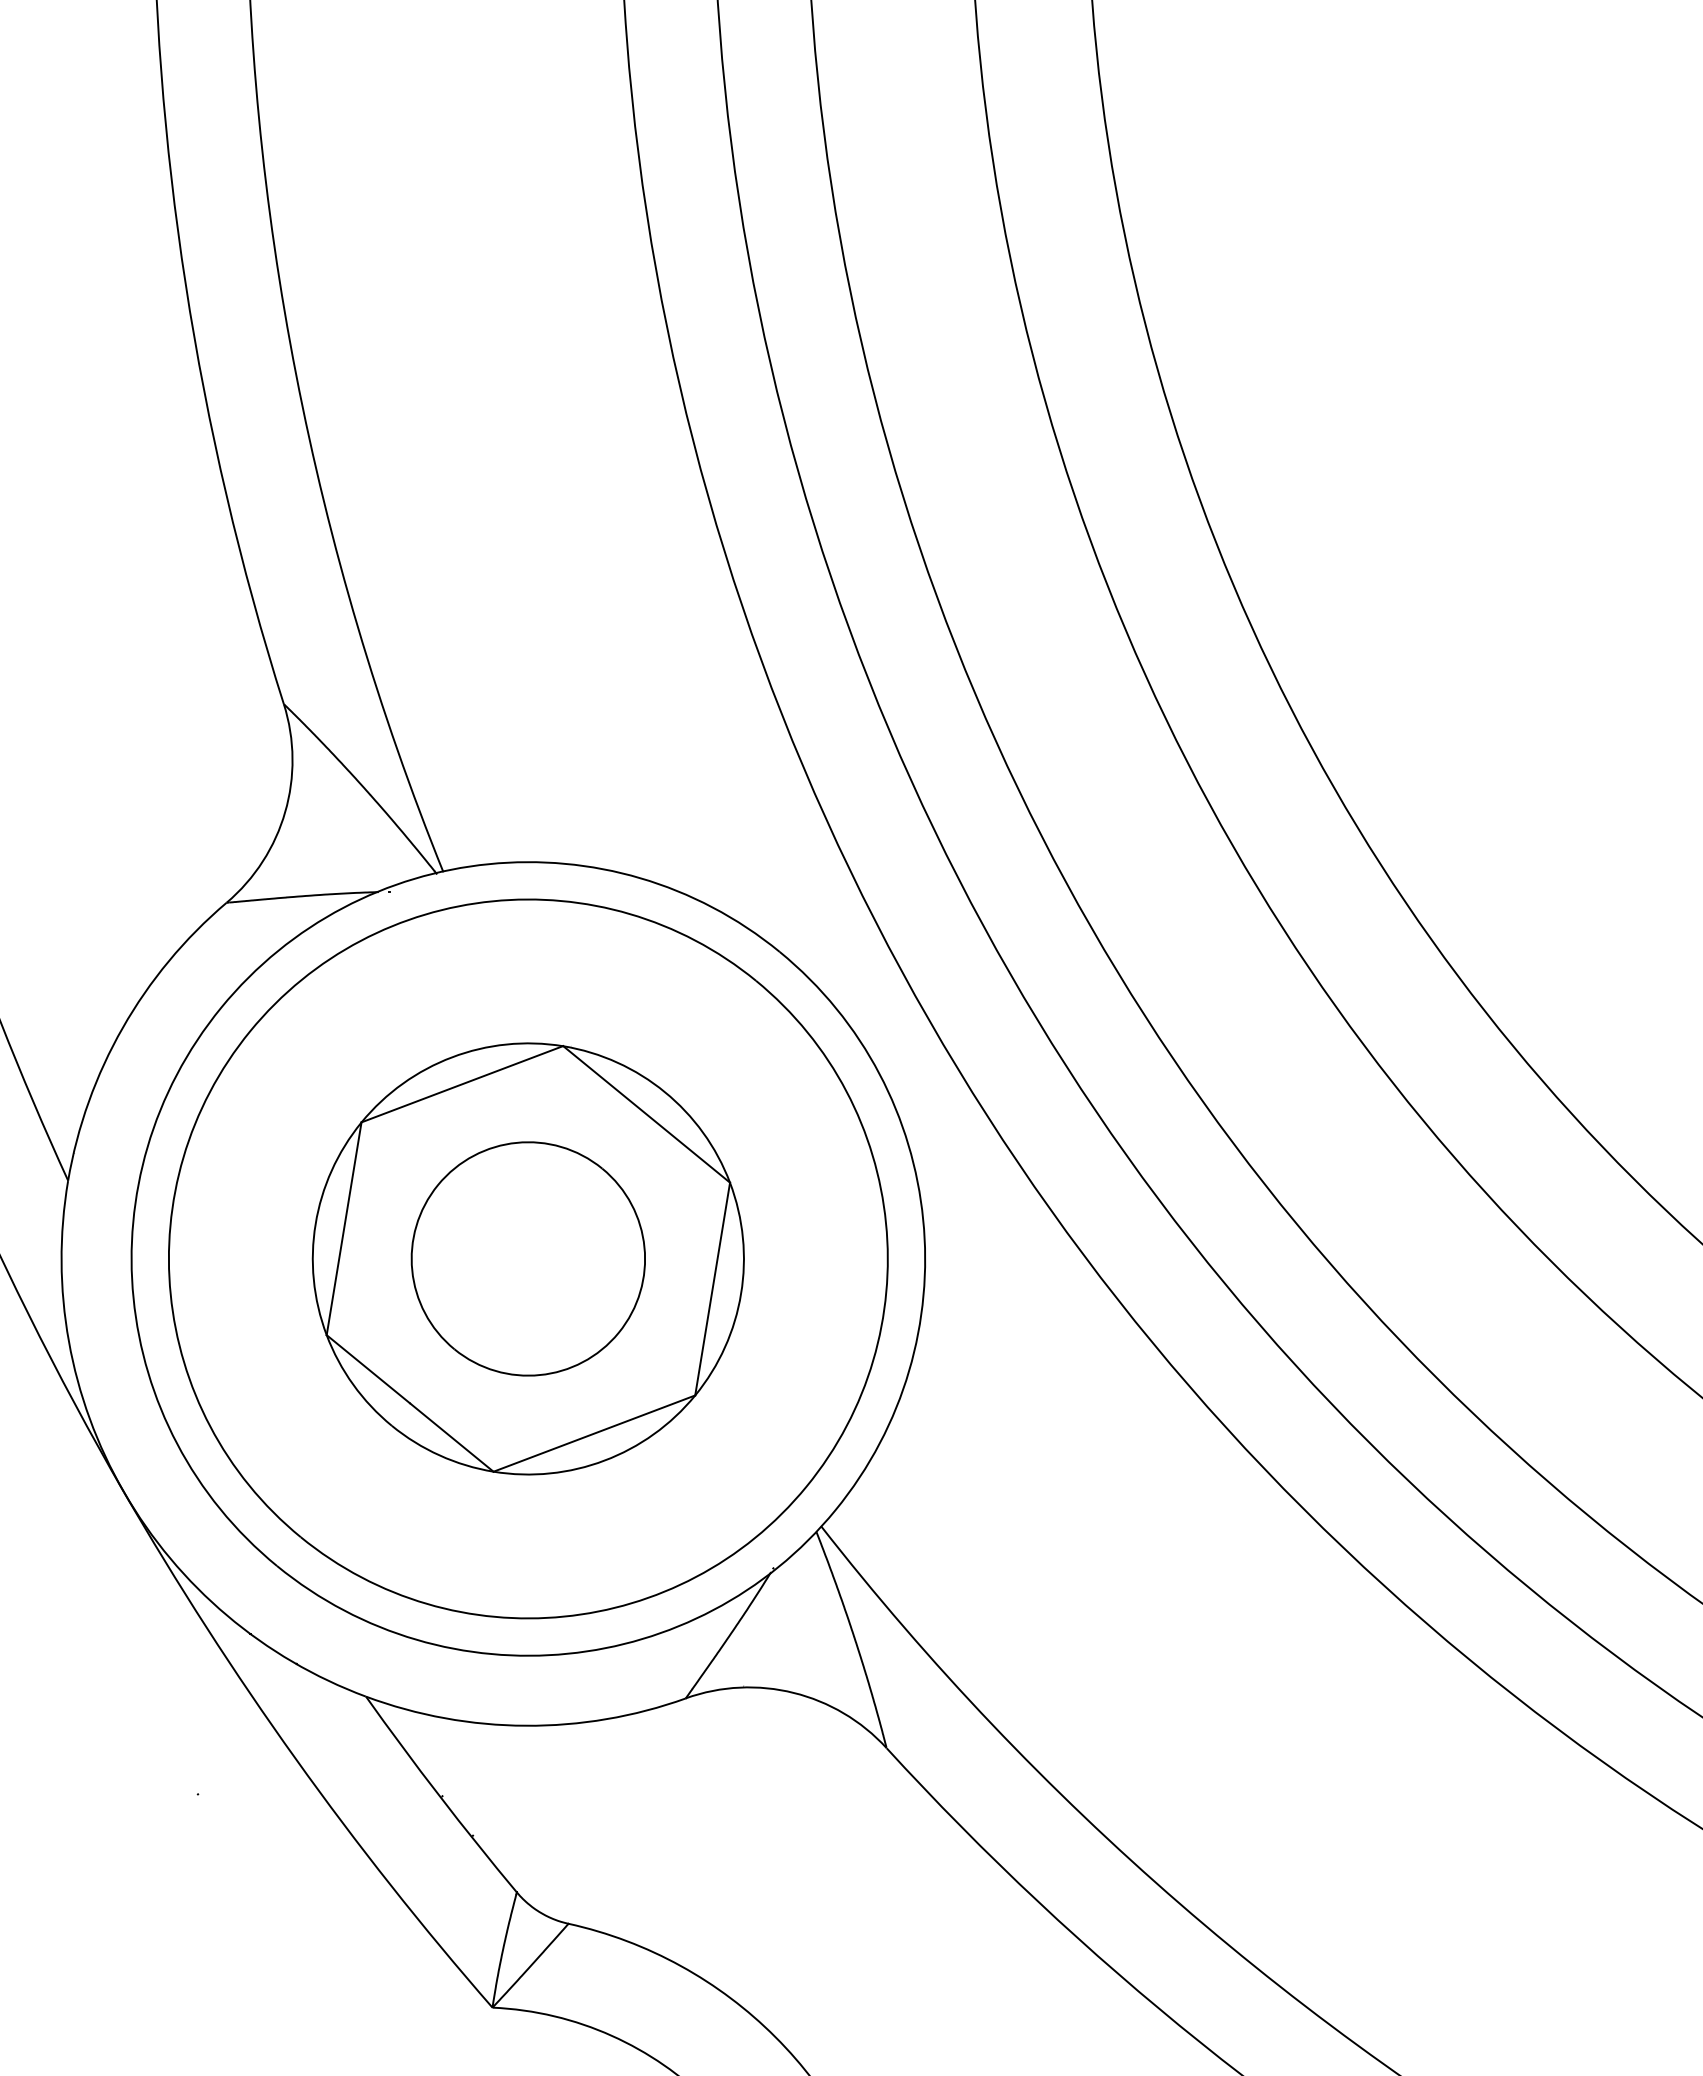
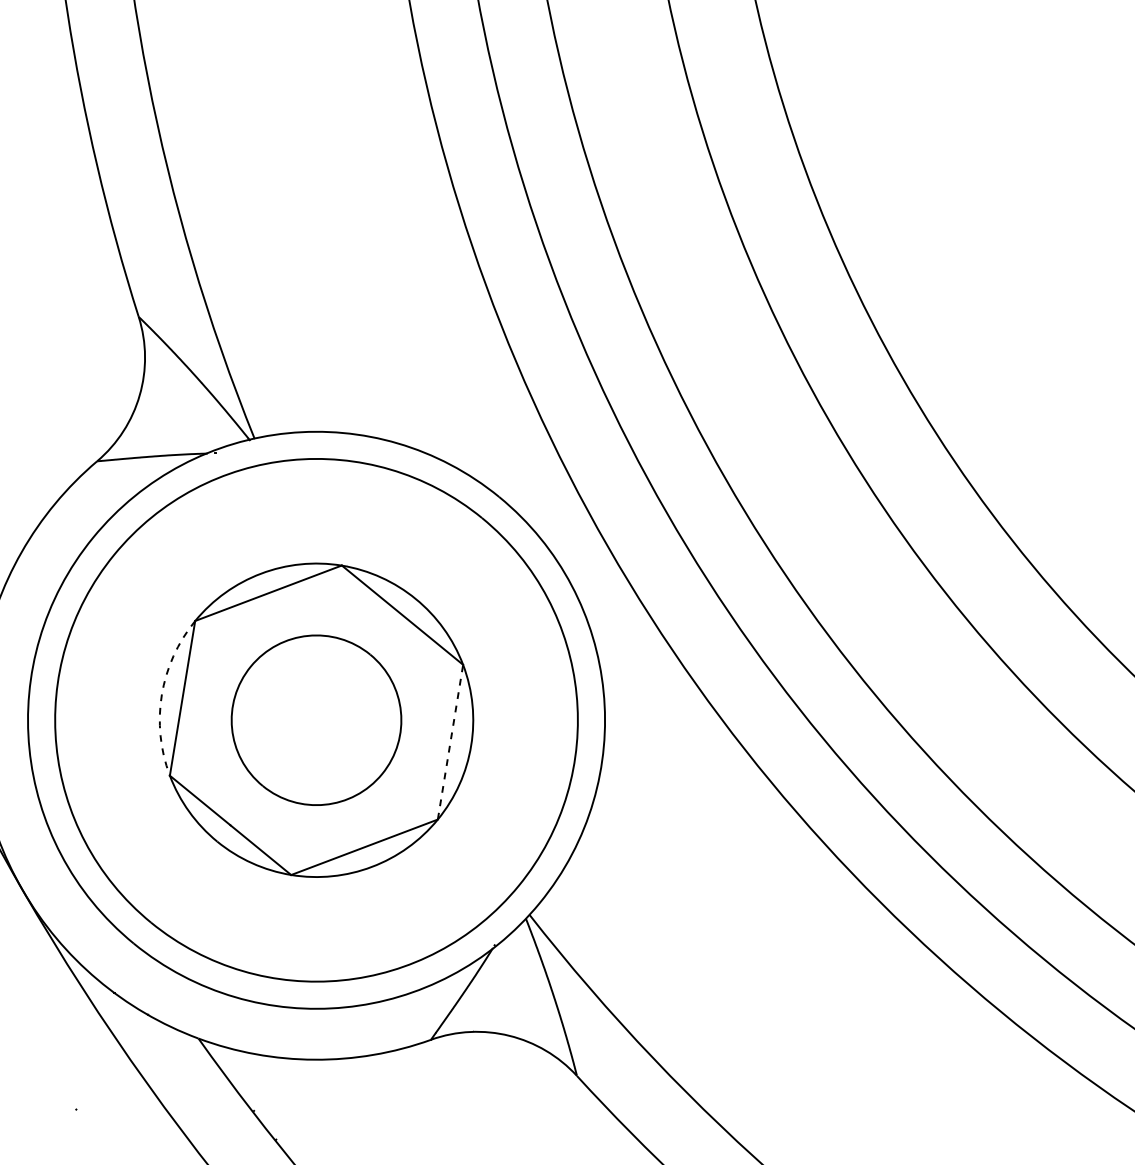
arc: (315, 1224) -> (161, 695), solid -> dashed
line: (712, 1289) -> (450, 742), solid -> dashed

